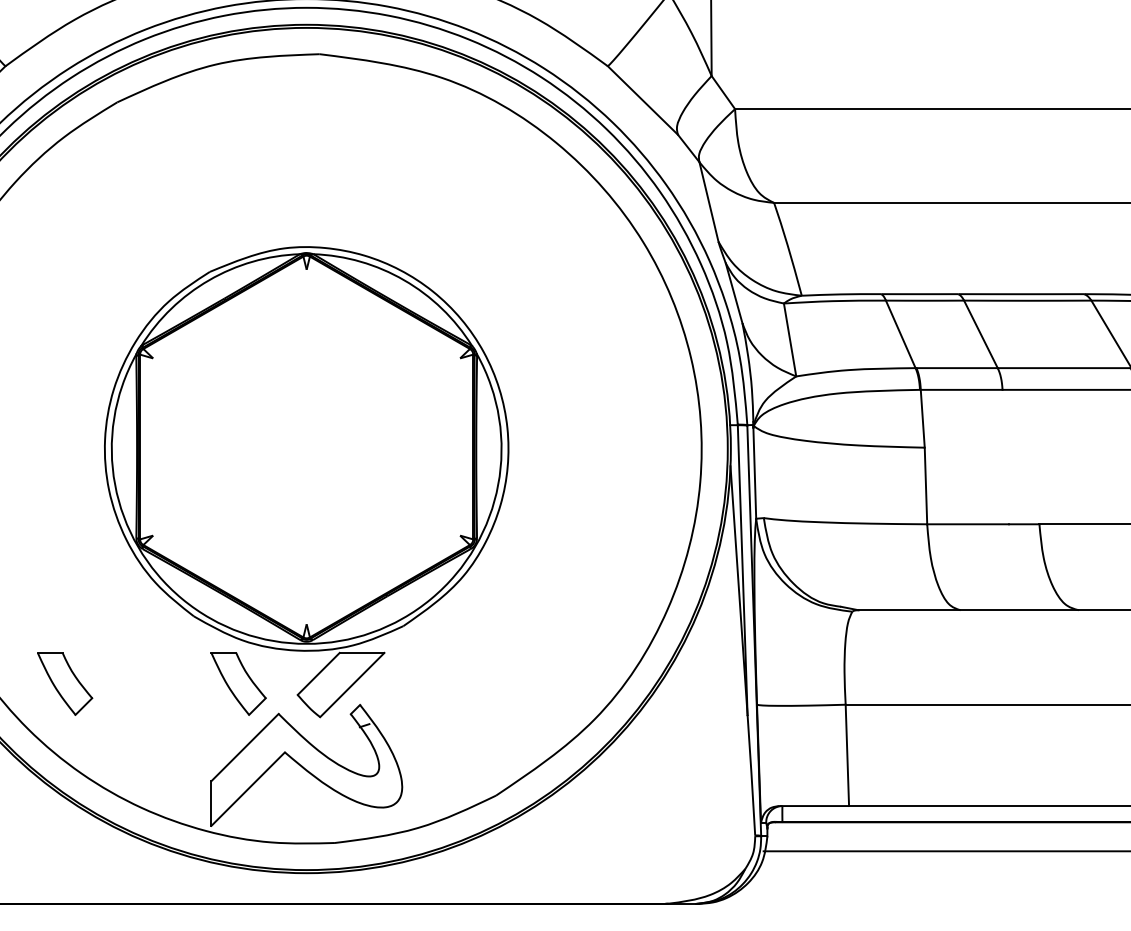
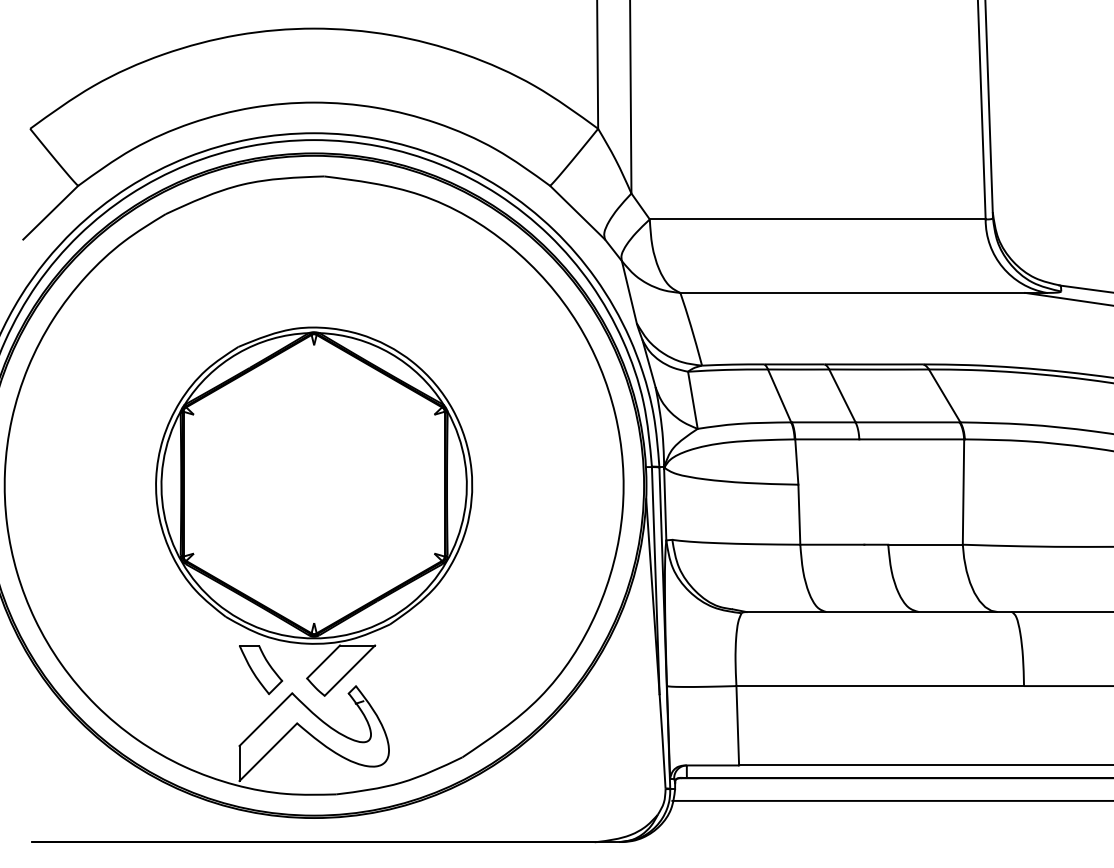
part: (65, 684) -> (125, 670), removed

